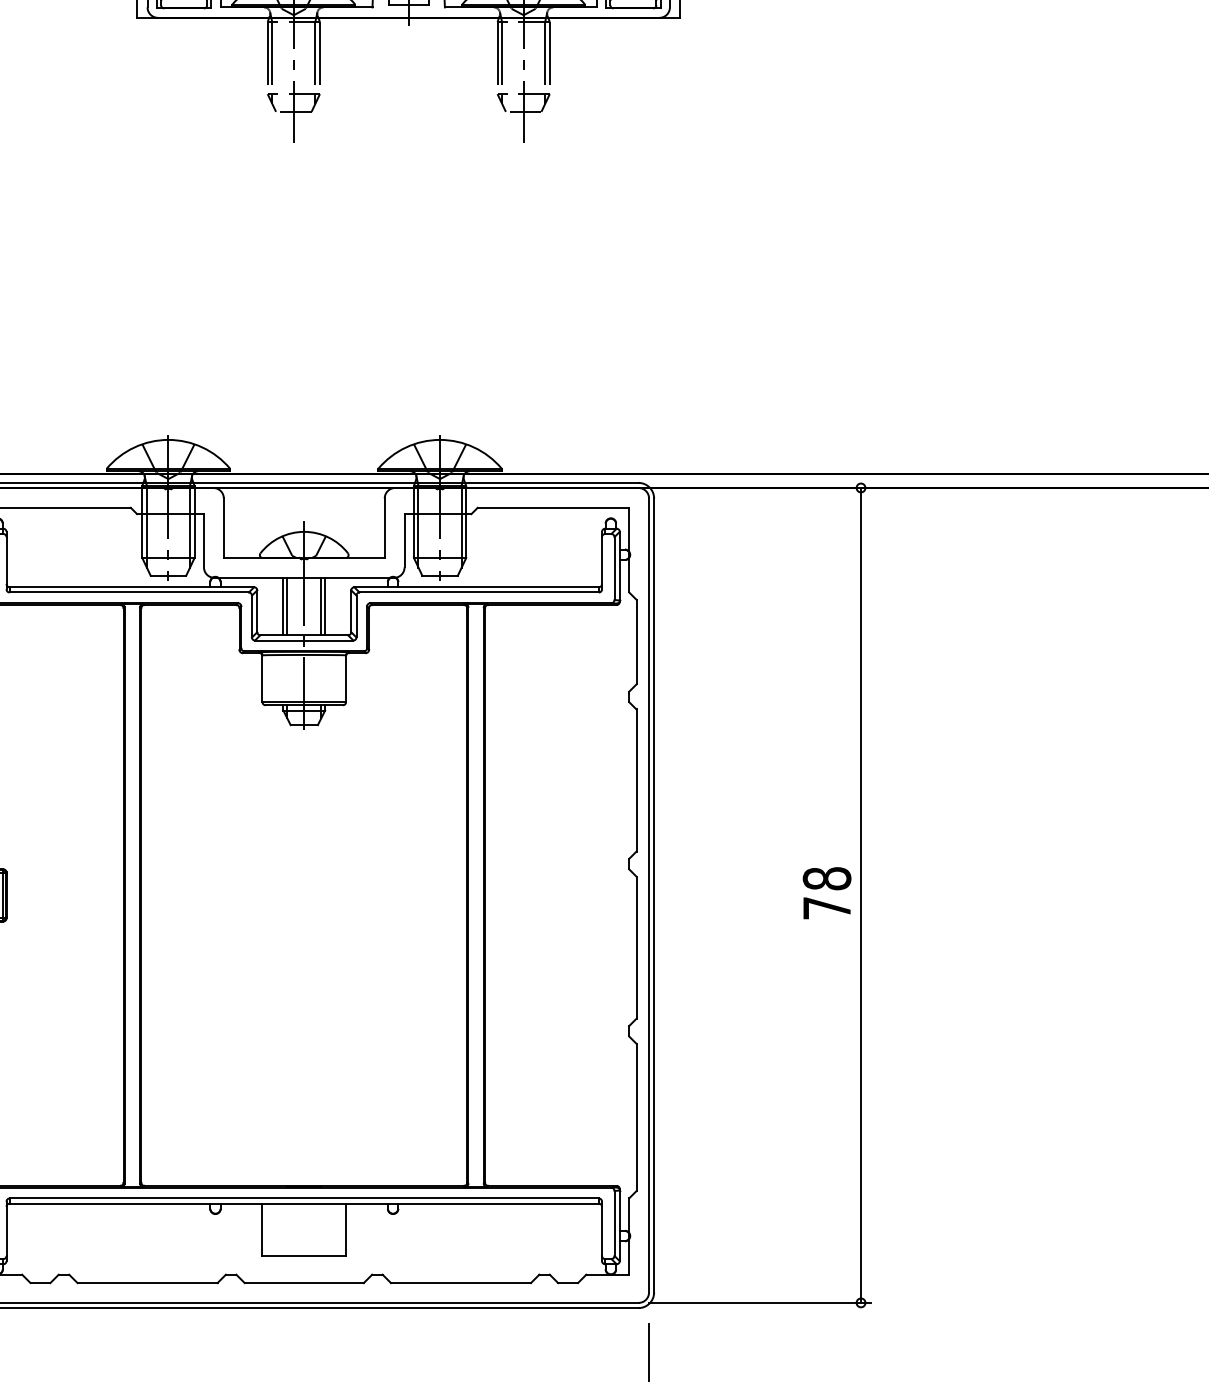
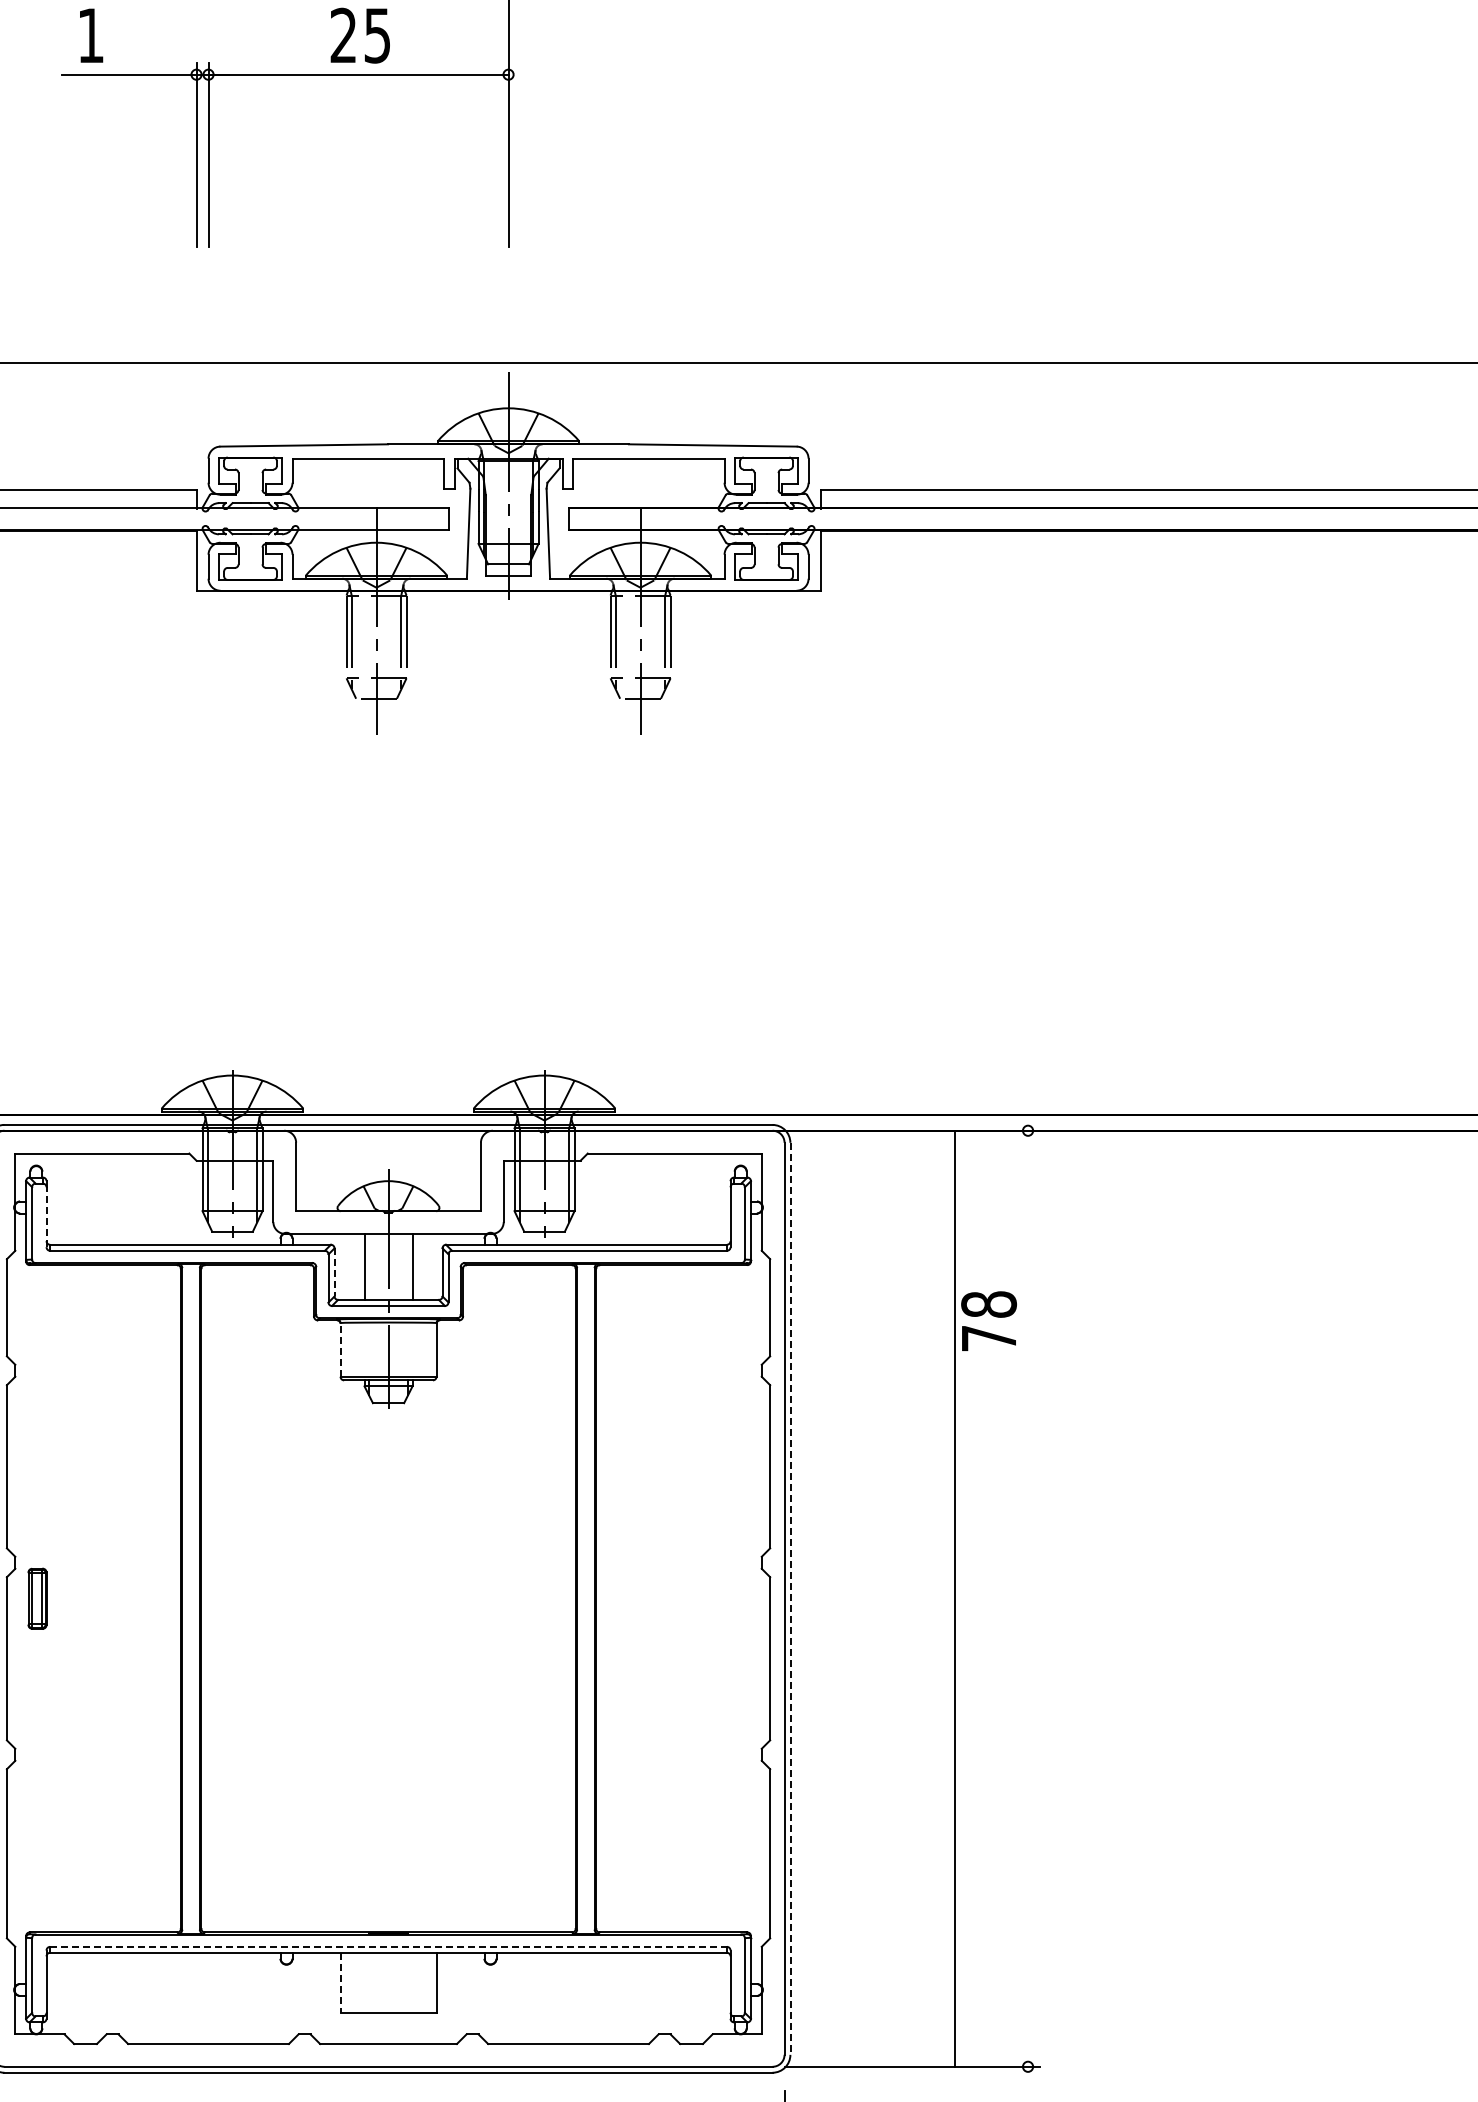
line: (6, 563) -> (46, 1217), solid -> dashed
line: (286, 606) -> (368, 1266), removed
line: (320, 606) -> (407, 1266), removed
line: (257, 611) -> (334, 1272), solid -> dashed
line: (262, 678) -> (340, 1349), solid -> dashed
text: (826, 892) -> (988, 1320), moved
line: (861, 895) -> (955, 1598), moved
line: (654, 896) -> (790, 1599), solid -> dashed
line: (305, 1198) -> (389, 1946), solid -> dashed
line: (262, 1230) -> (340, 1983), solid -> dashed

